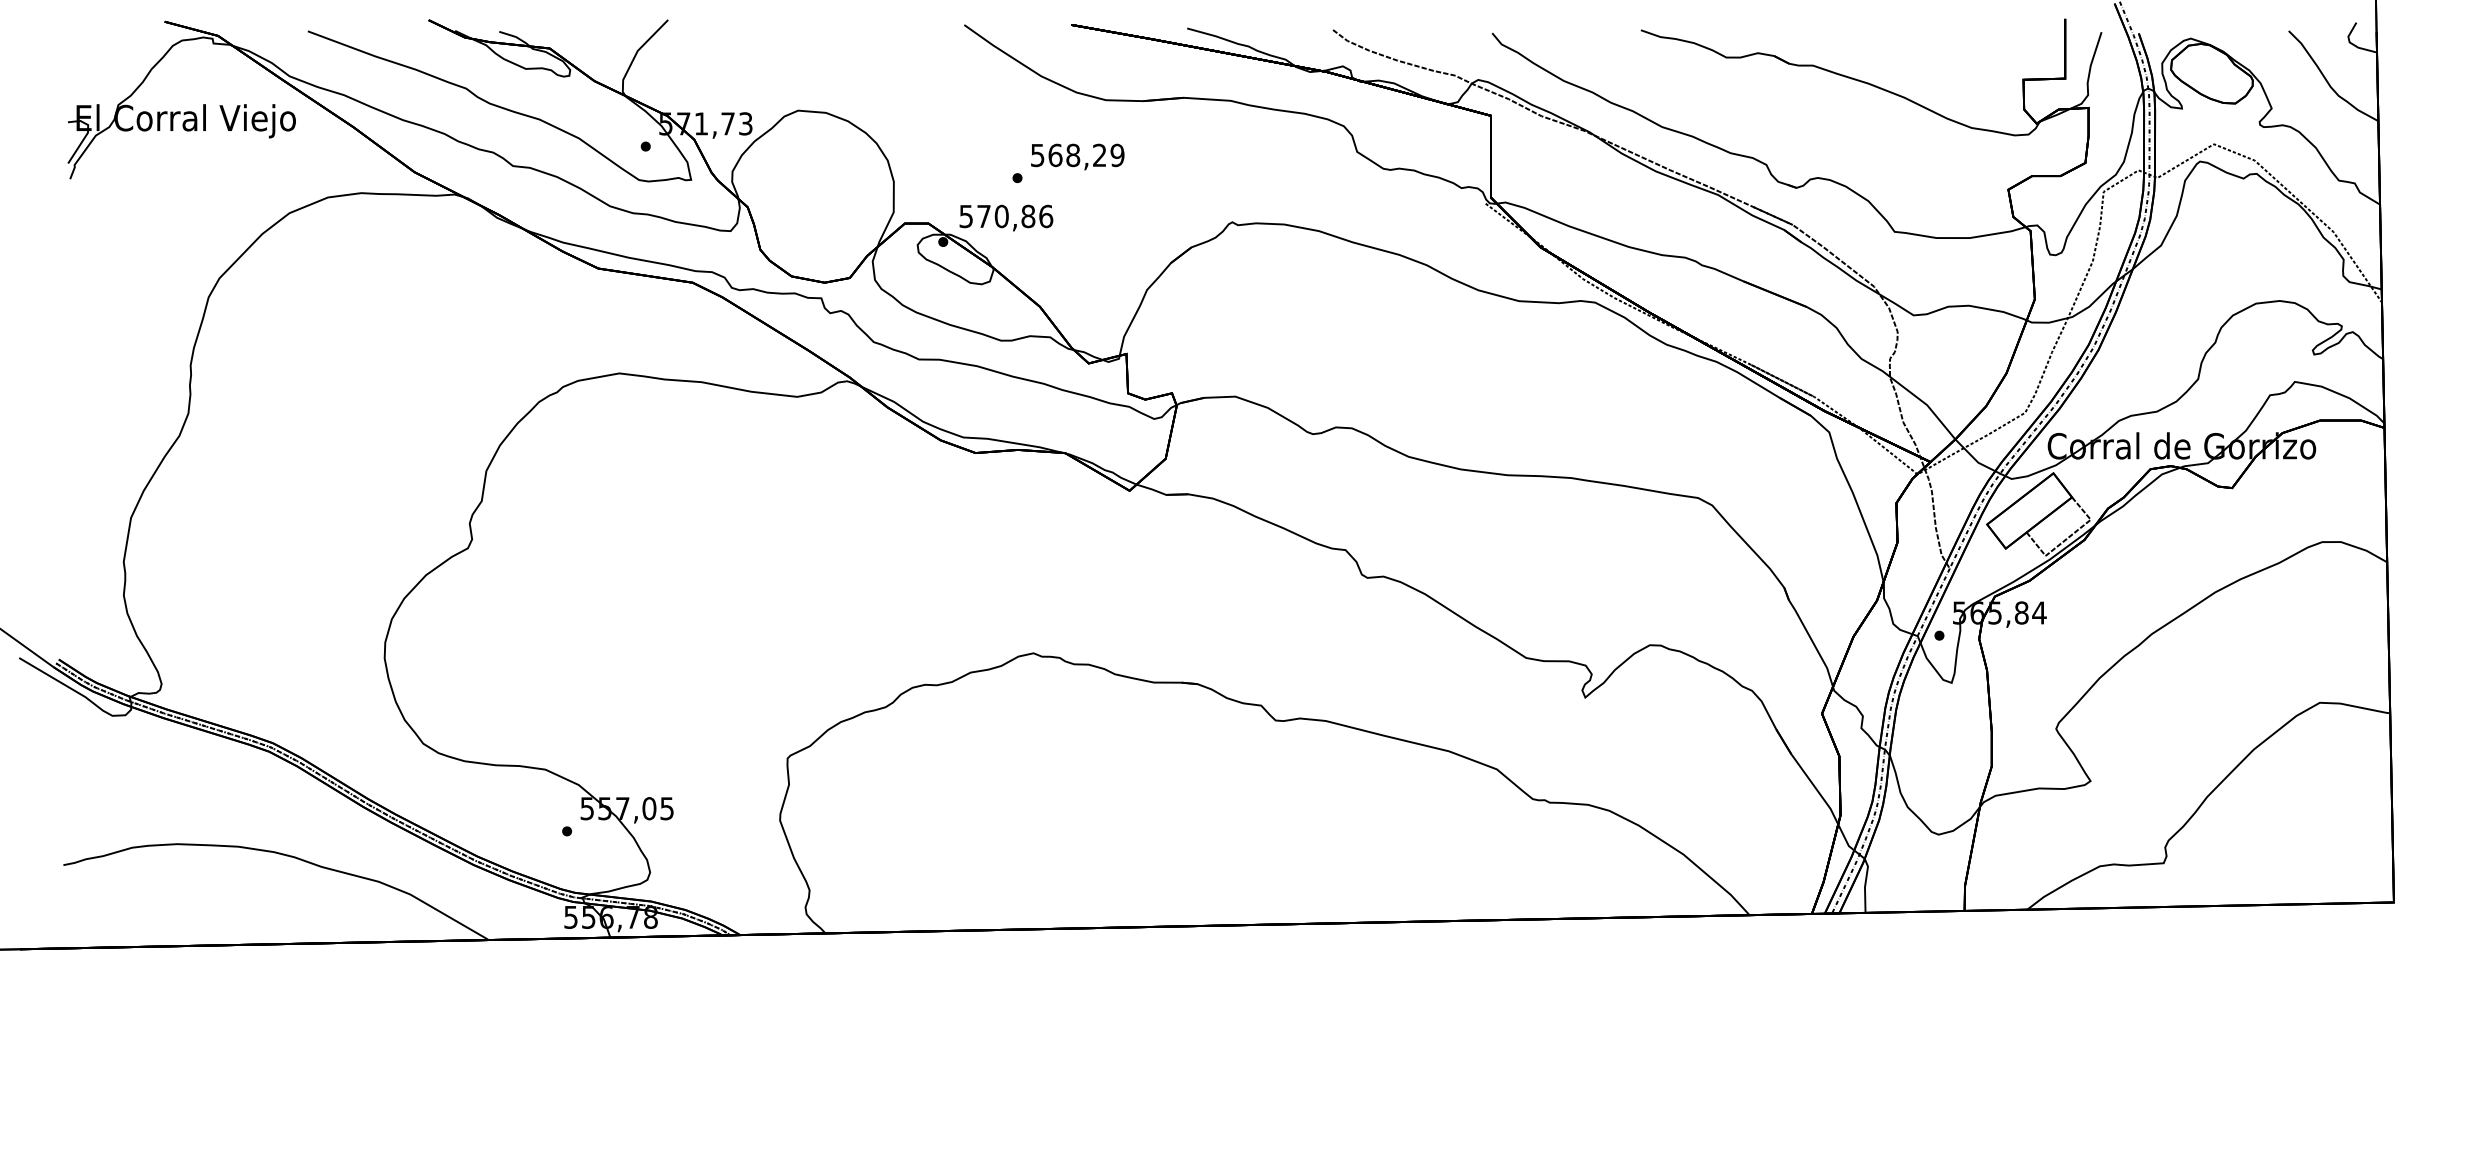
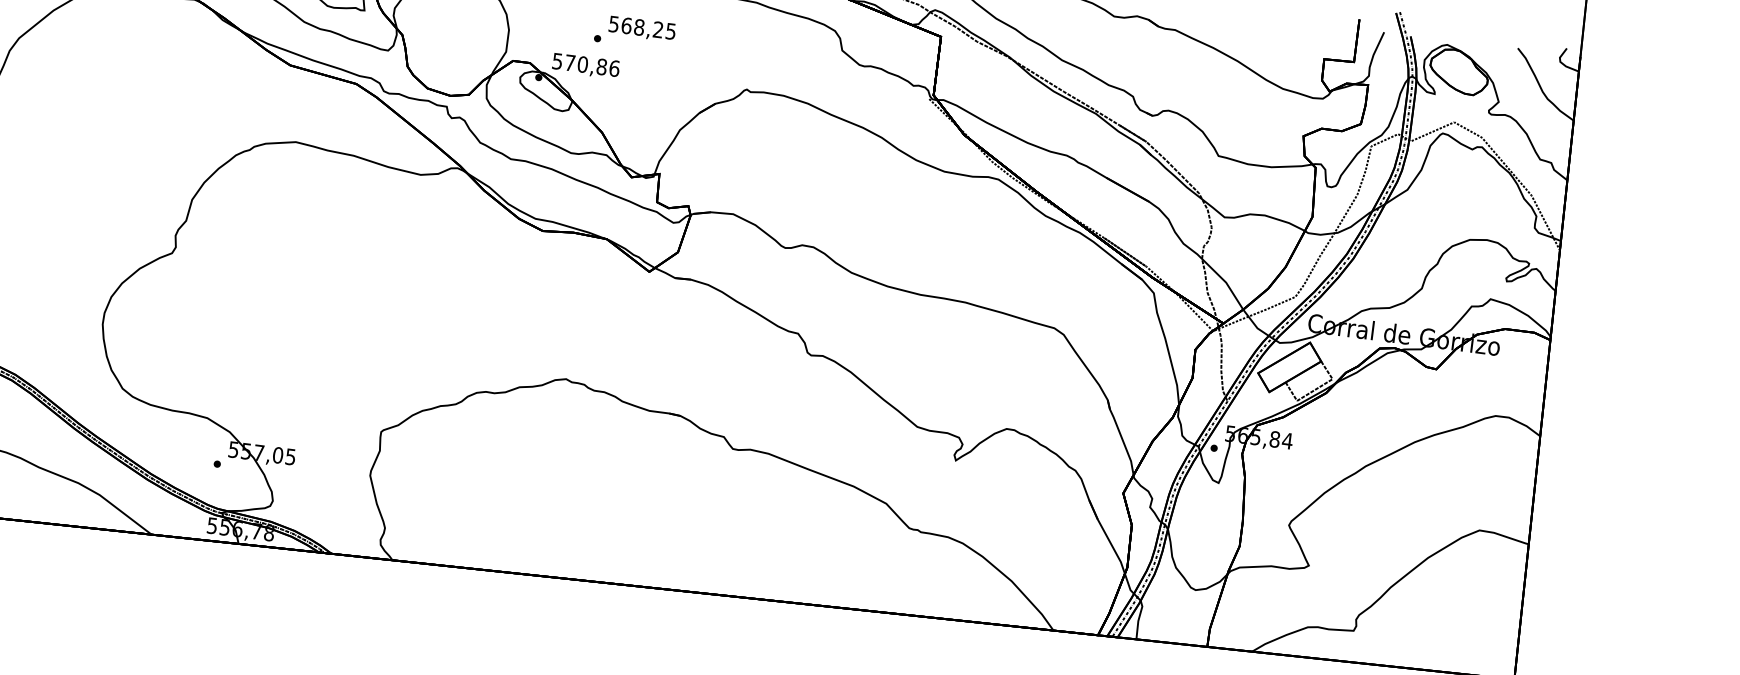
text: (1117, 154) -> (671, 30), 568,29 -> 568,25

